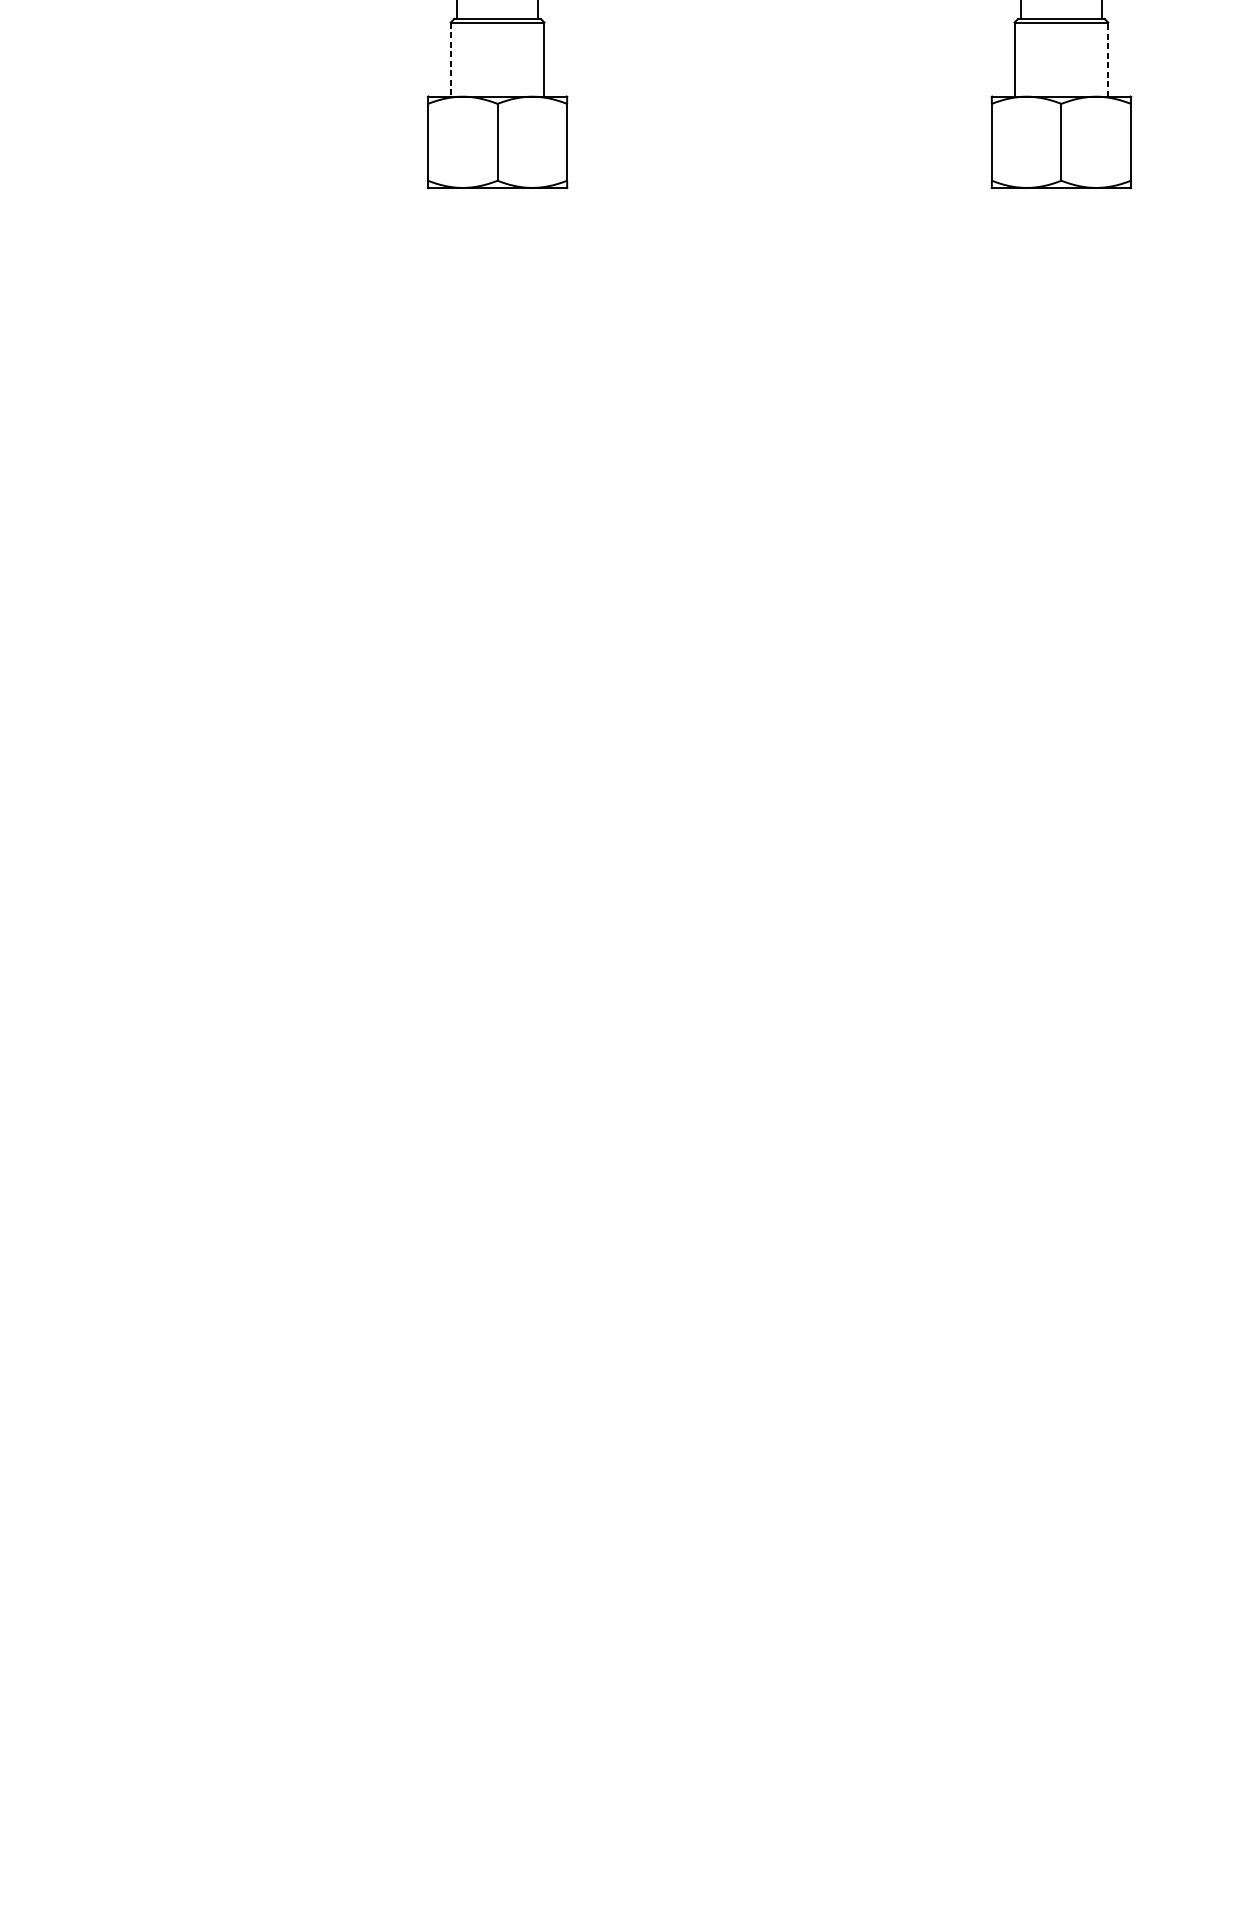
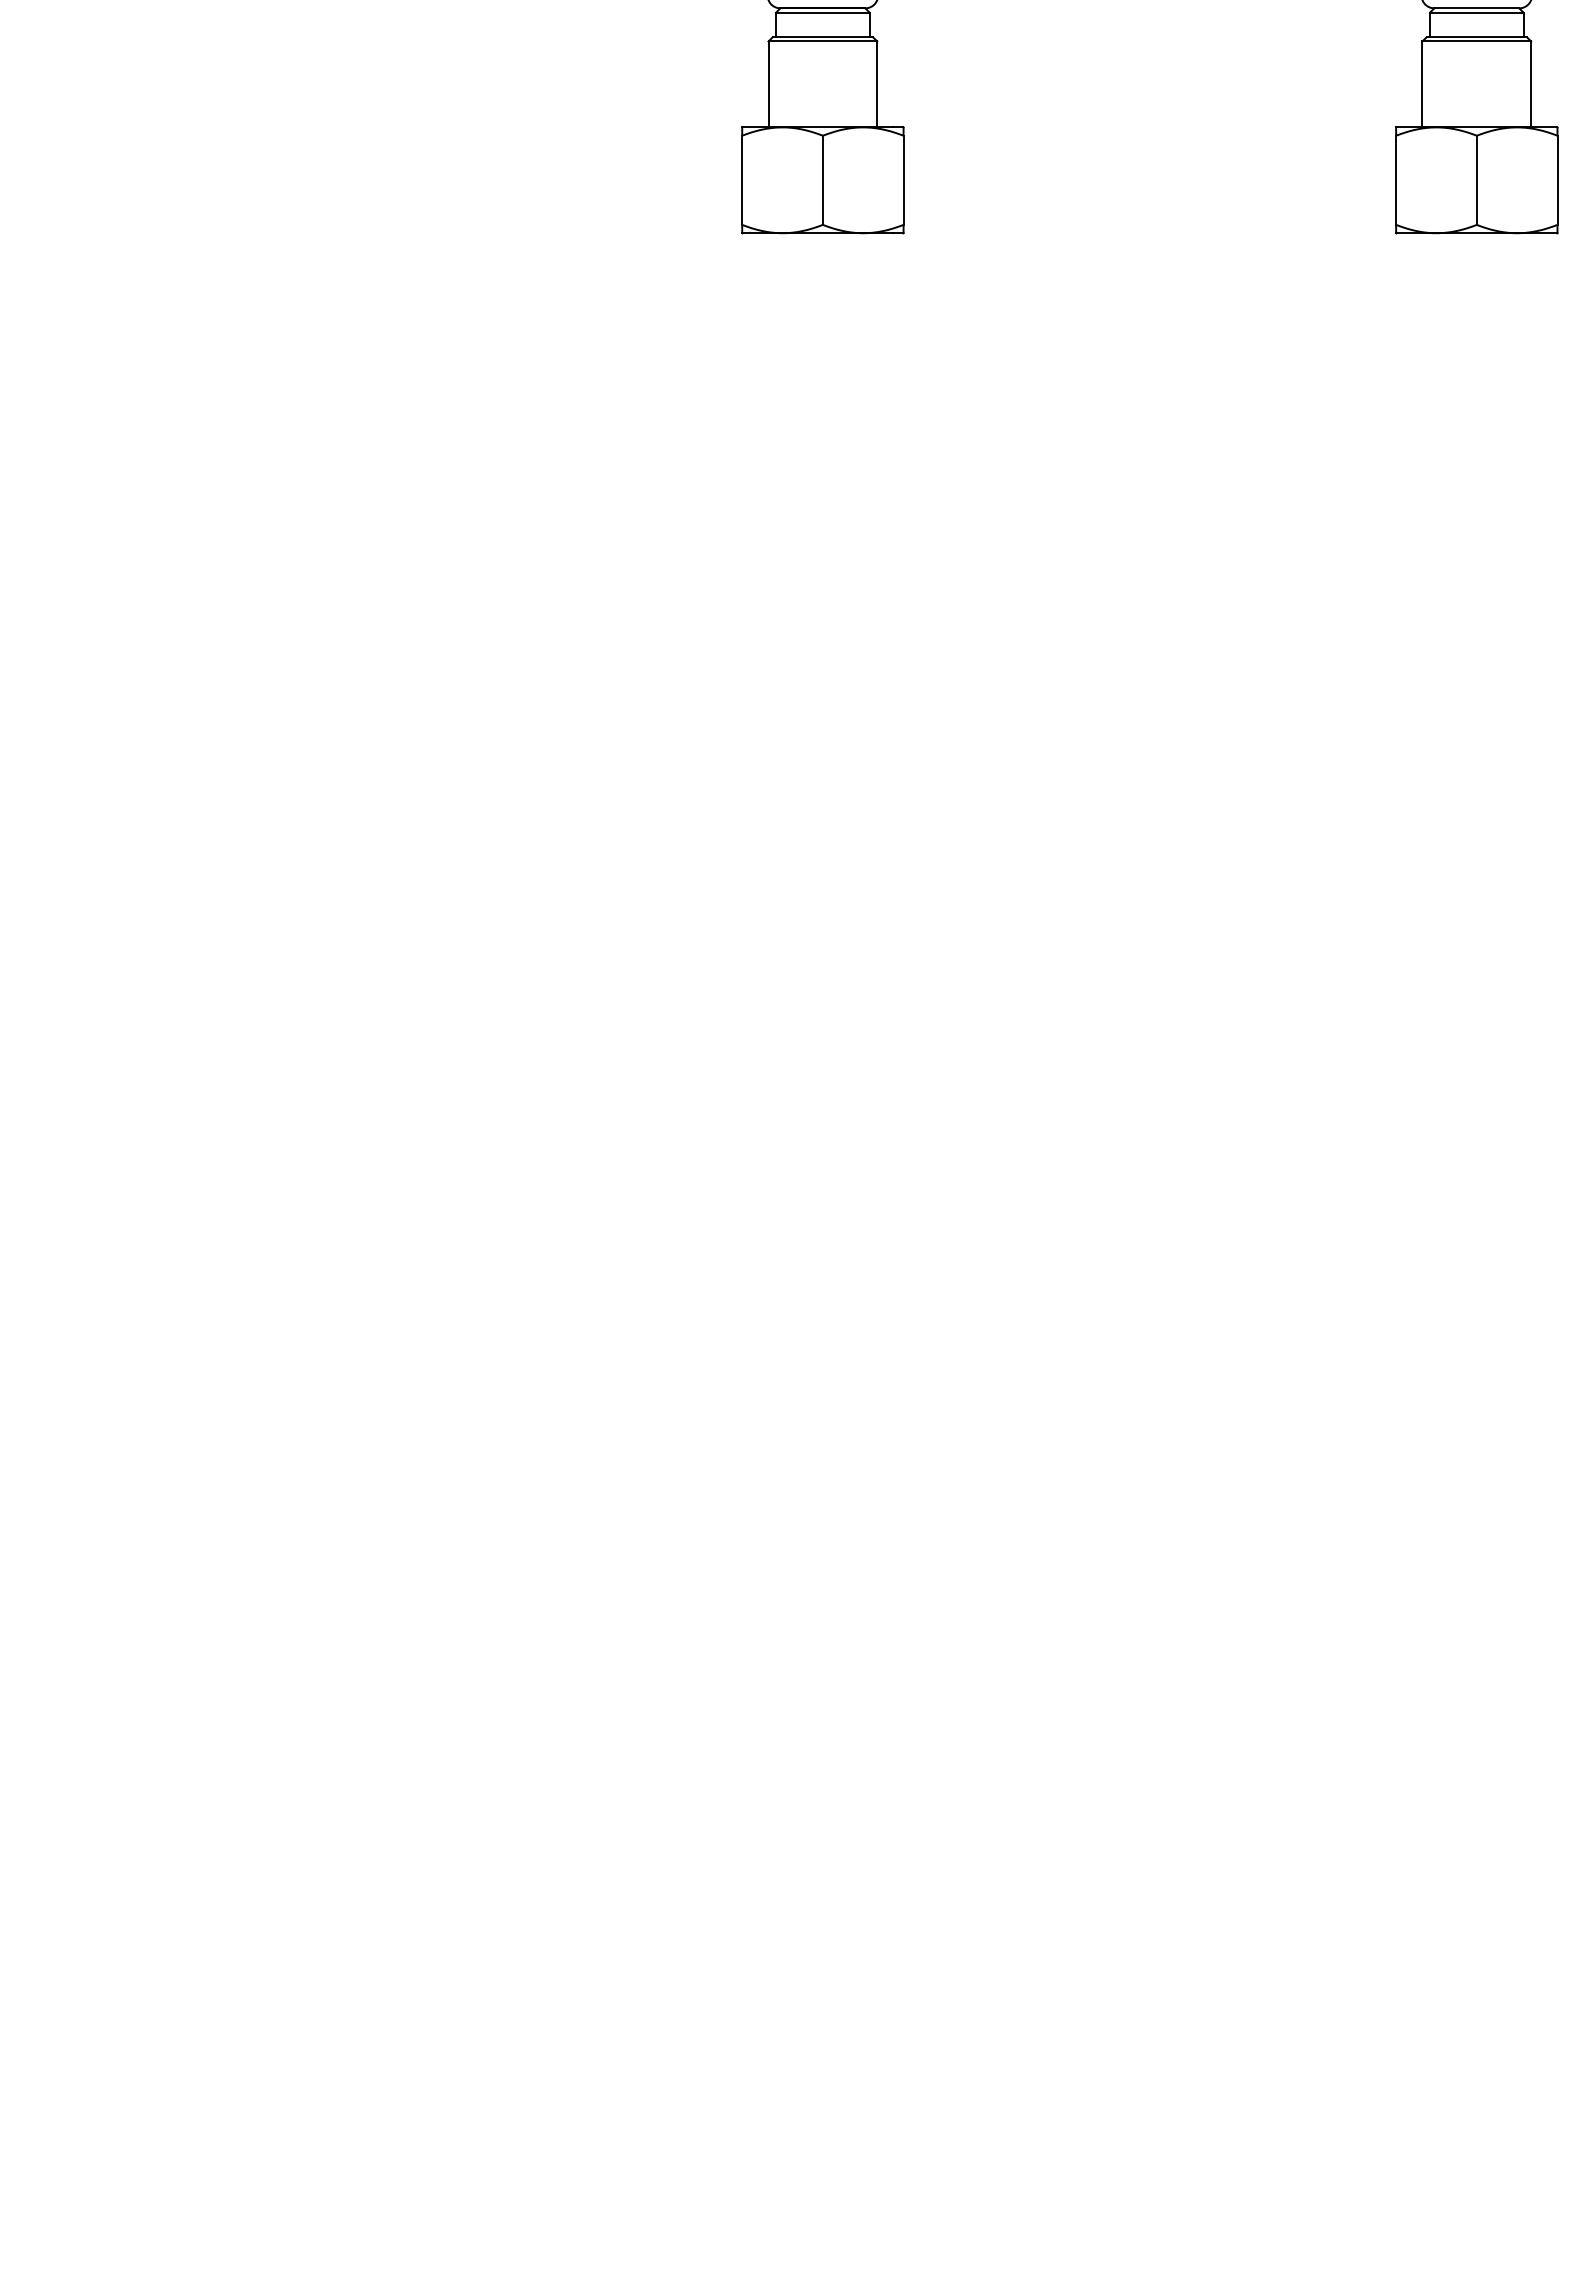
line: (450, 59) -> (768, 84), dashed -> solid
line: (1108, 59) -> (1531, 84), dashed -> solid

